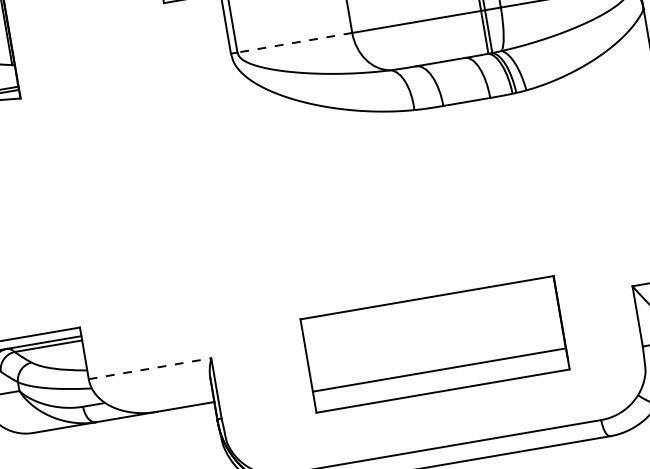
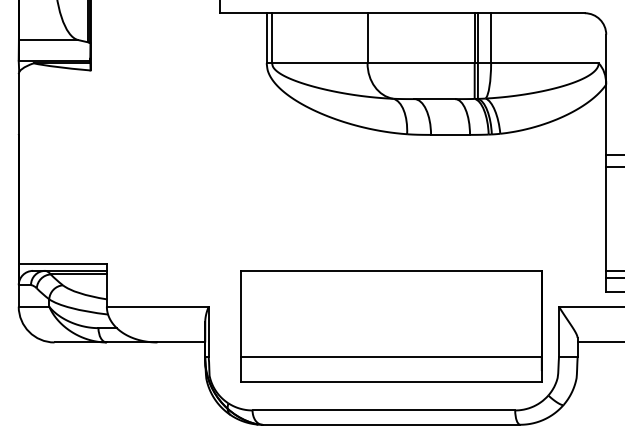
line: (294, 43) -> (319, 63), dashed -> solid
part: (435, 344) -> (391, 326), size x1.43
line: (149, 368) -> (157, 306), dashed -> solid

